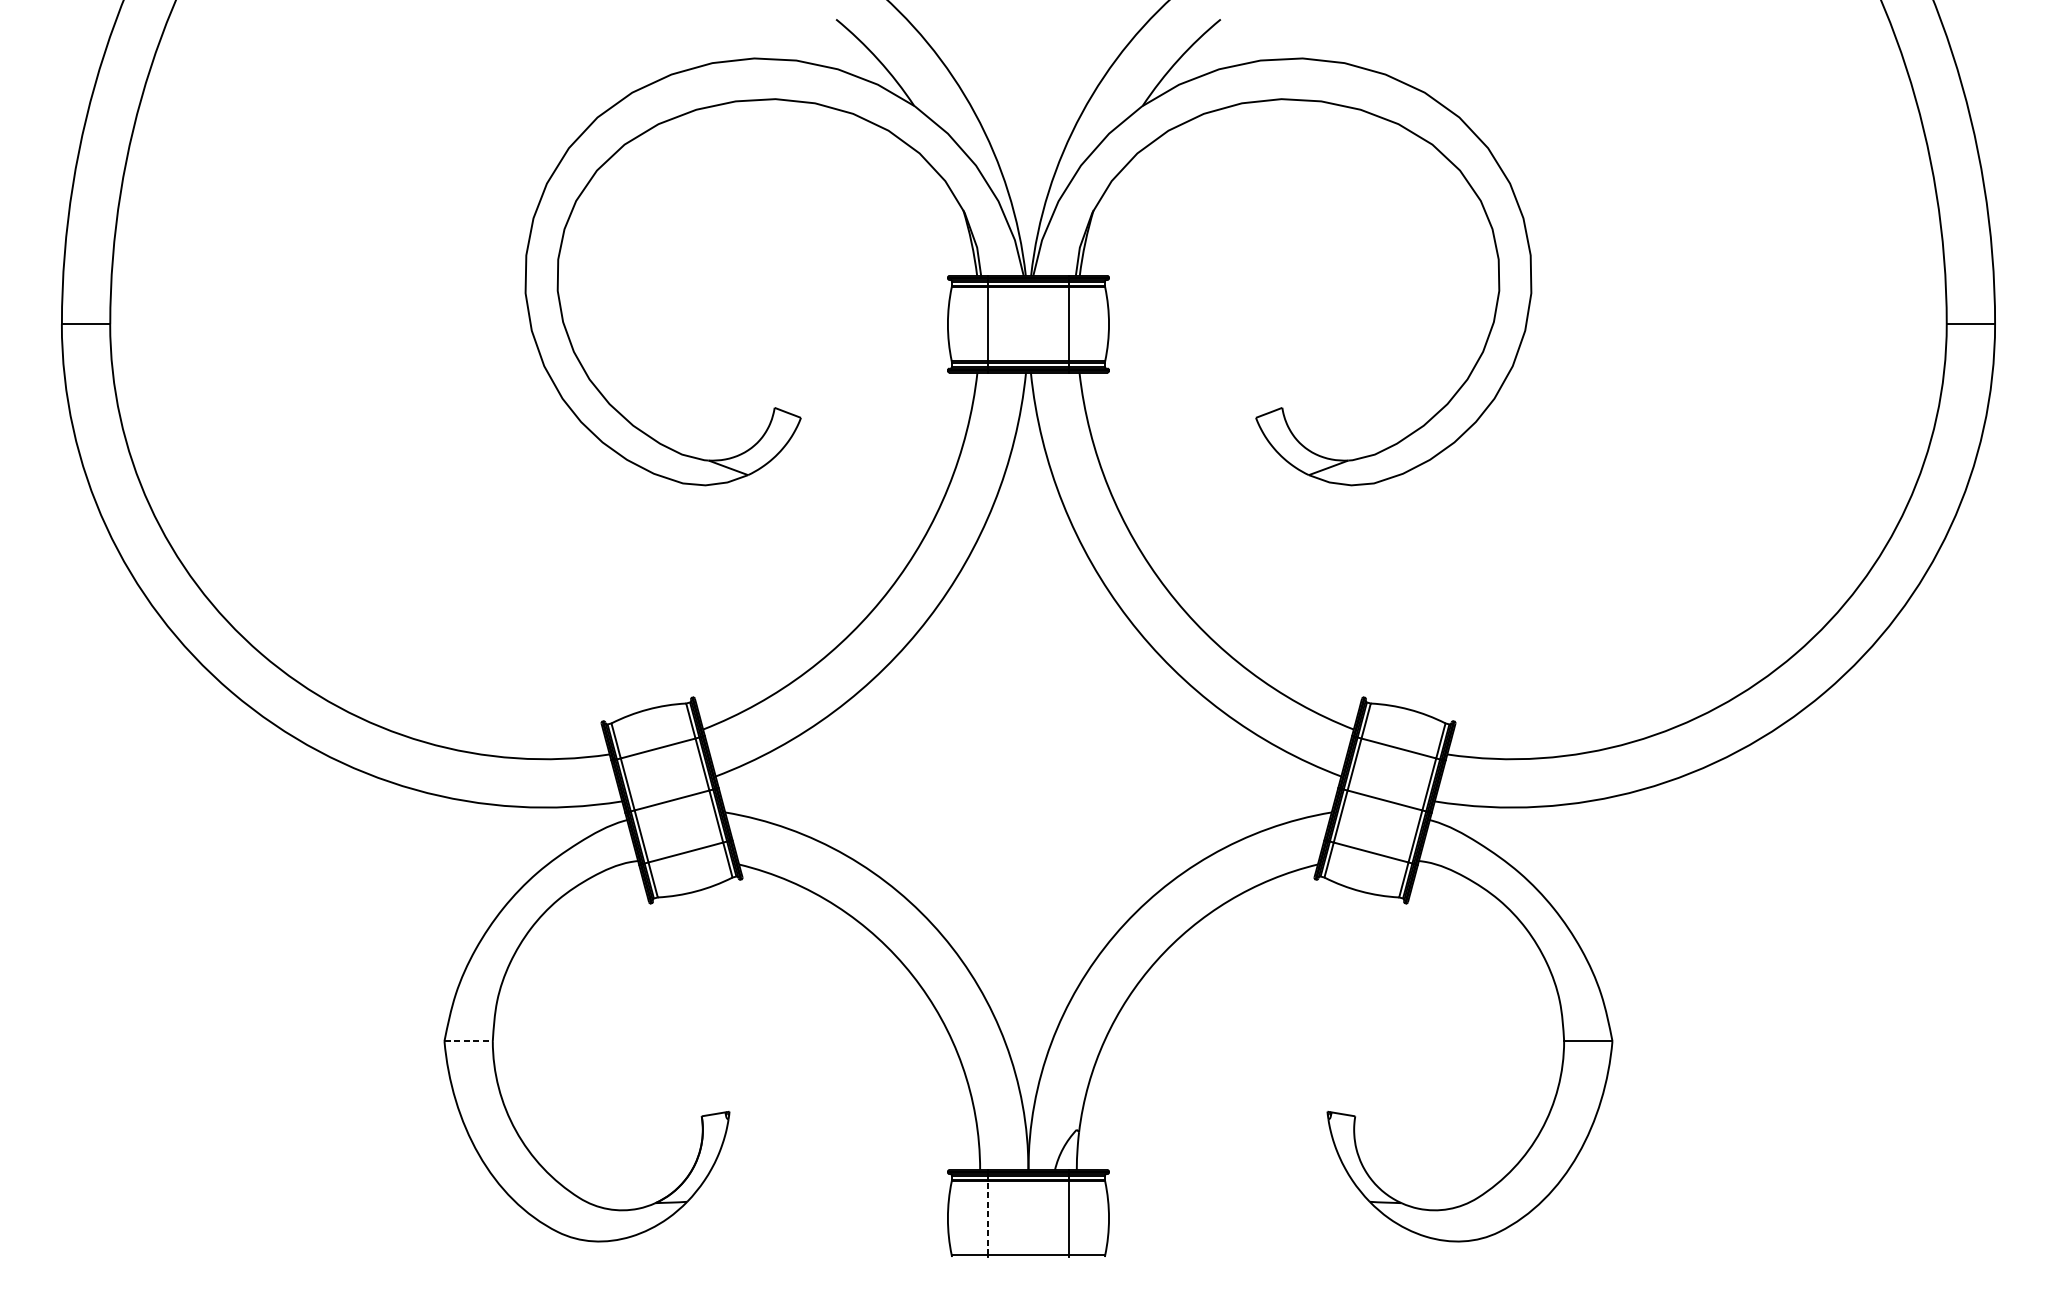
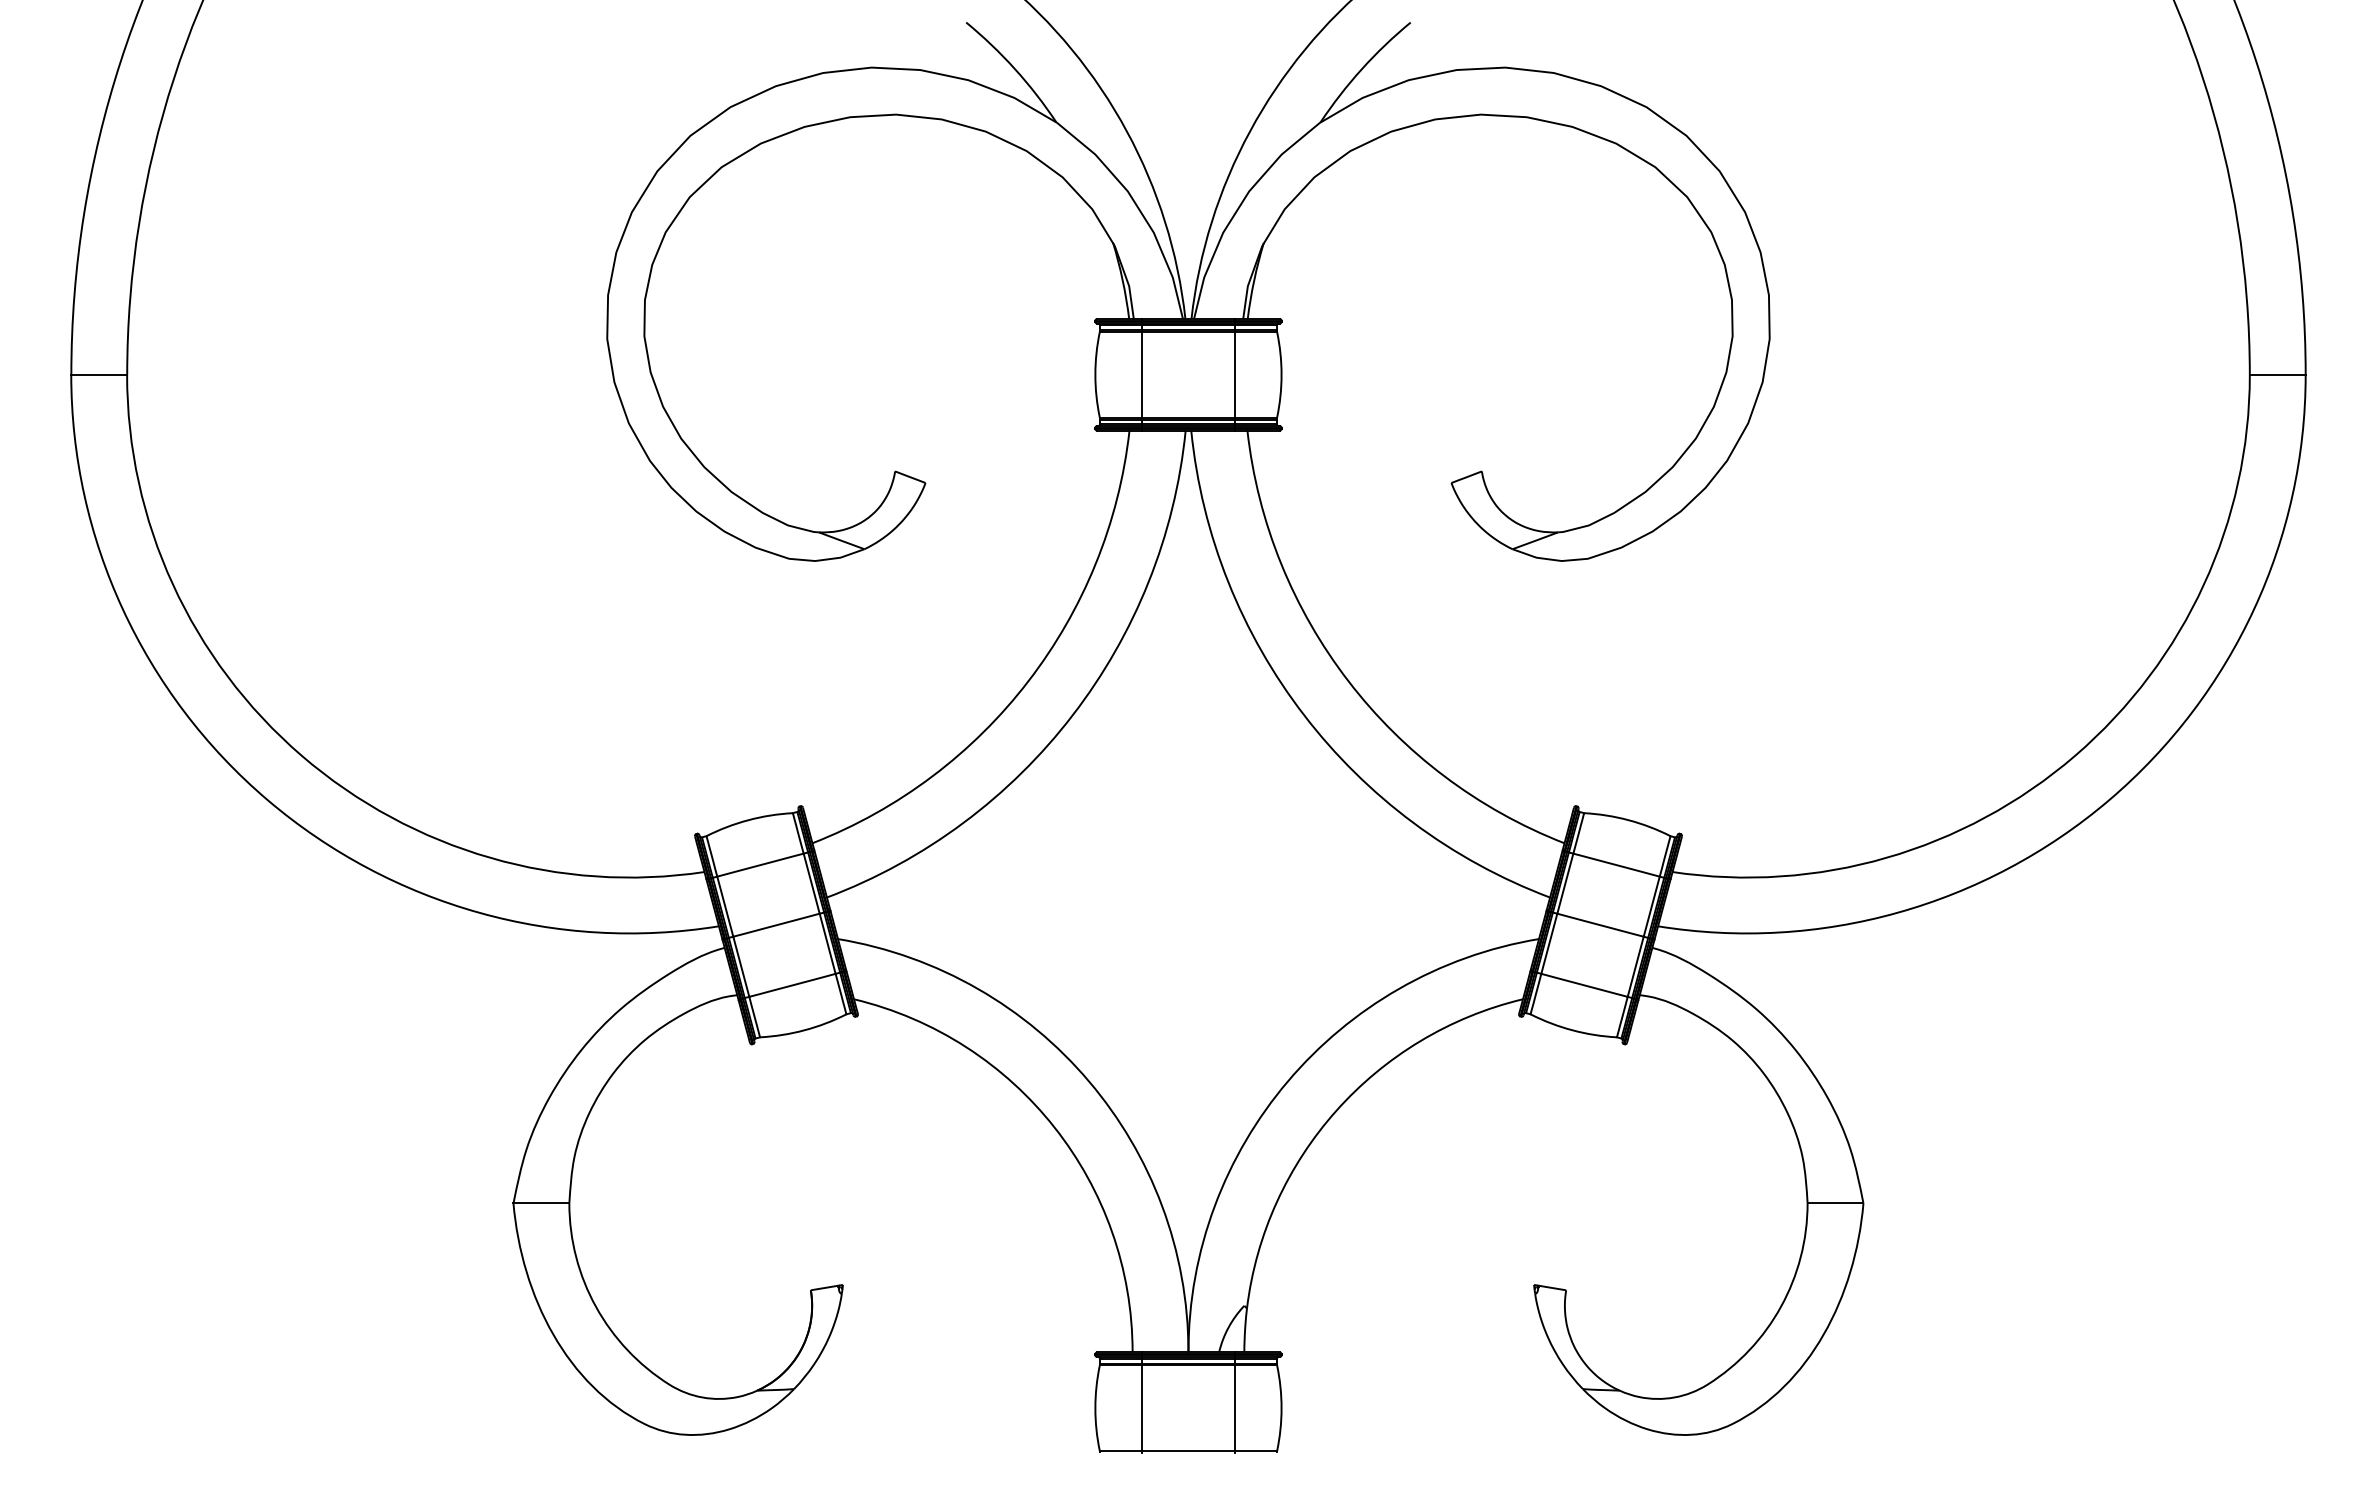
line: (468, 1041) -> (541, 1203), dashed -> solid
line: (987, 1218) -> (1141, 1408), dashed -> solid

